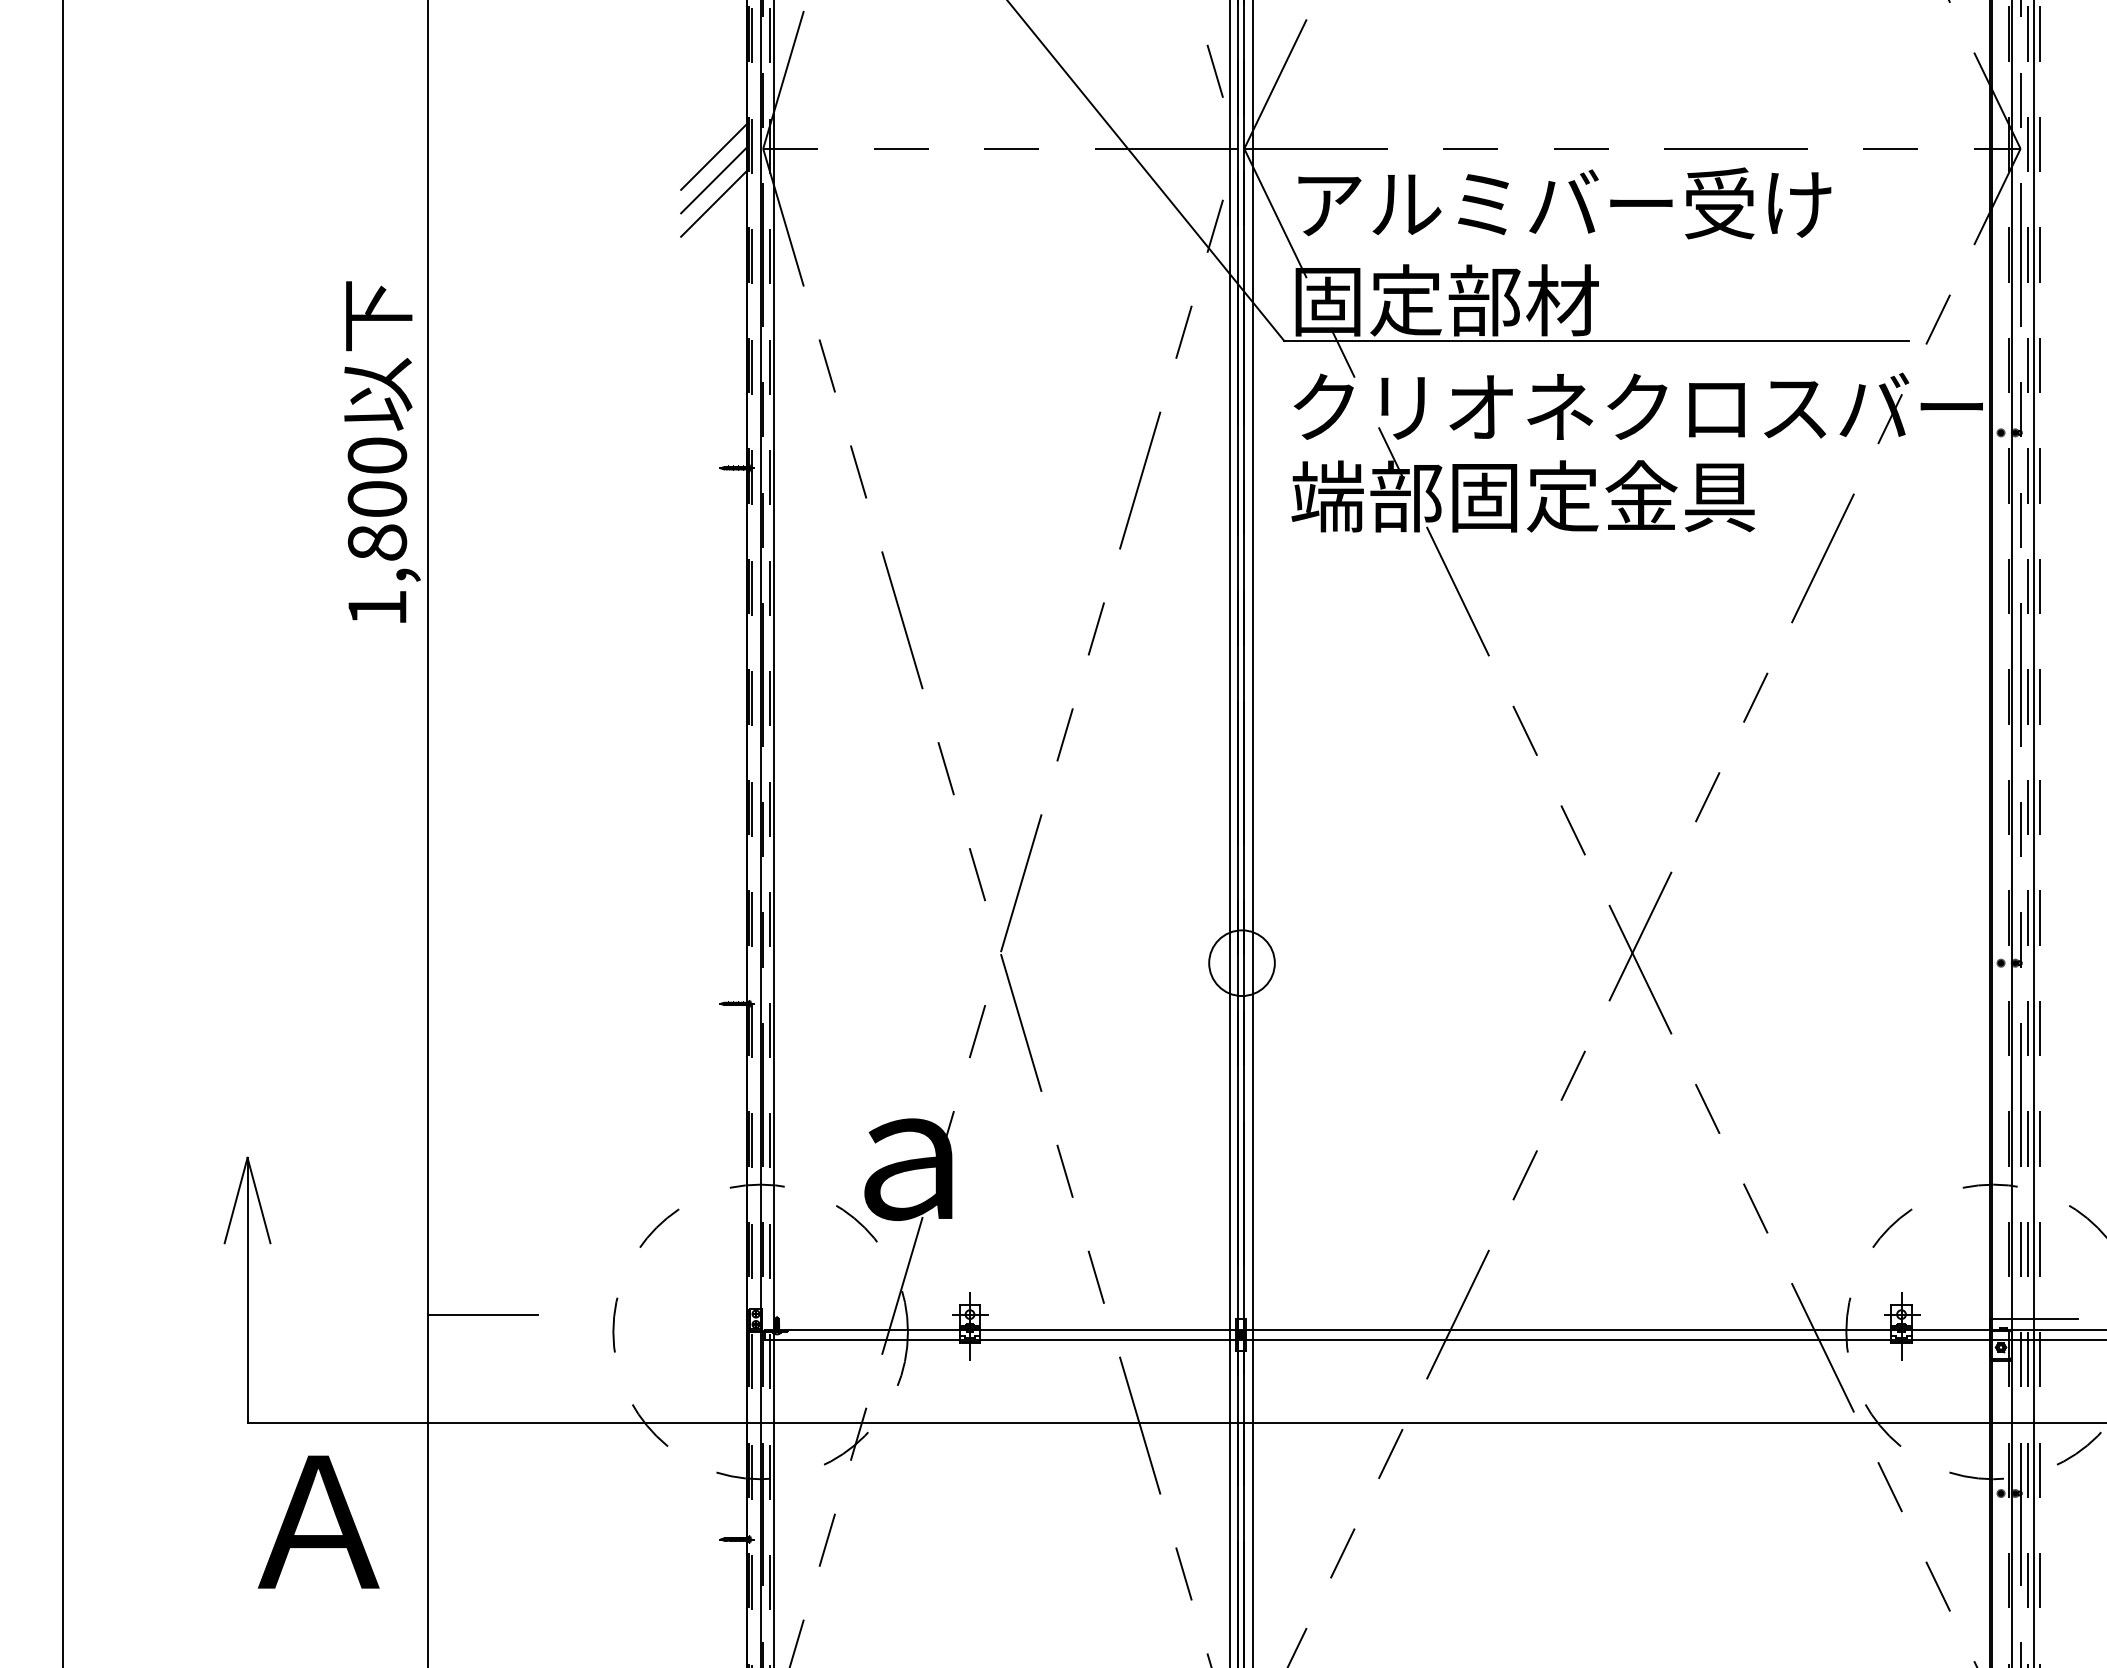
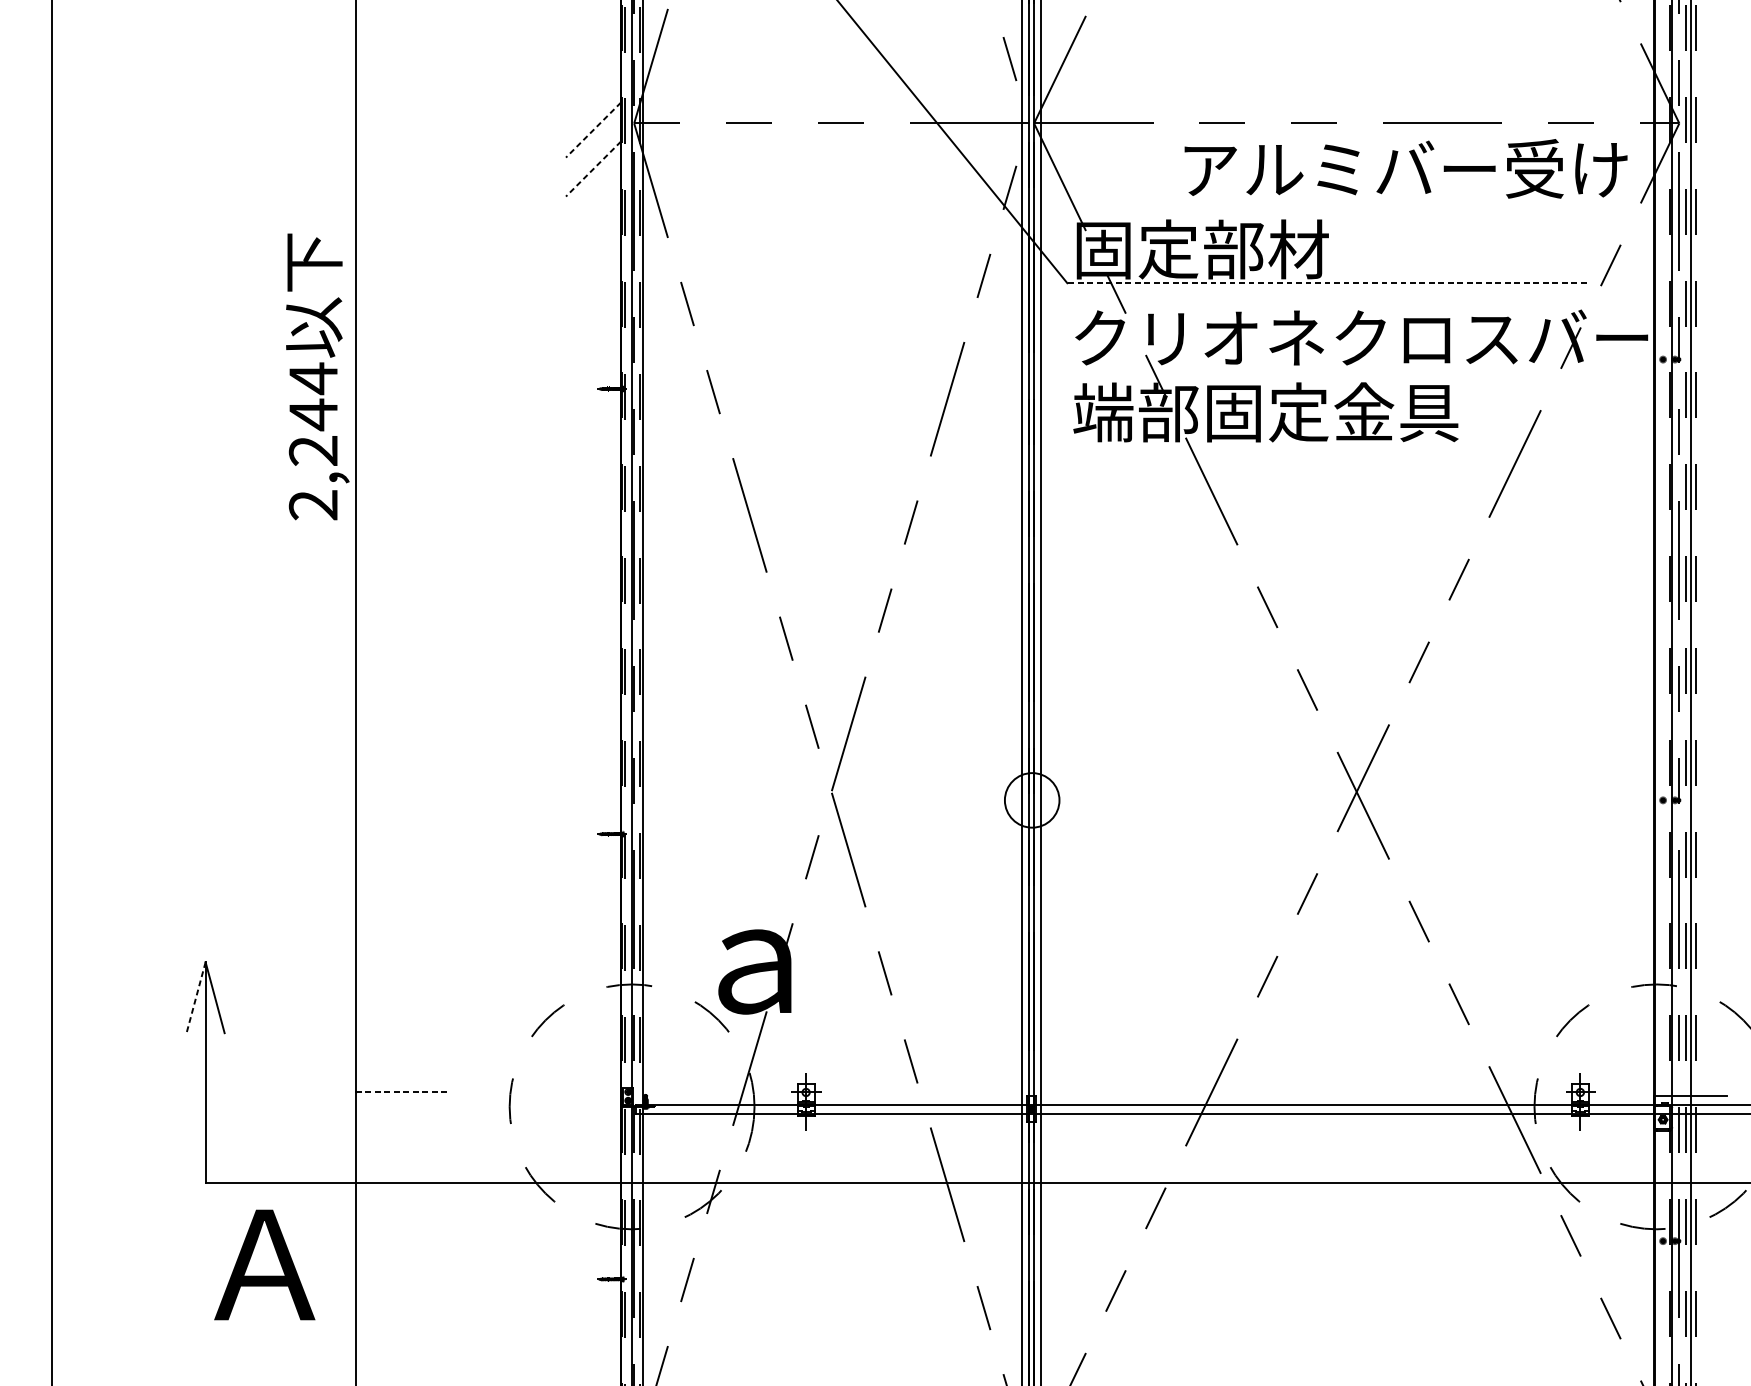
line: (714, 156) -> (593, 129), solid -> dashed
line: (714, 180) -> (593, 149), removed
line: (714, 203) -> (593, 168), solid -> dashed
text: (1564, 203) -> (1405, 168), moved
line: (1596, 341) -> (1326, 283), solid -> dashed
text: (377, 531) -> (313, 441), 1,800 -> 2,244
line: (236, 1201) -> (196, 998), solid -> dashed
line: (483, 1314) -> (401, 1092), solid -> dashed

